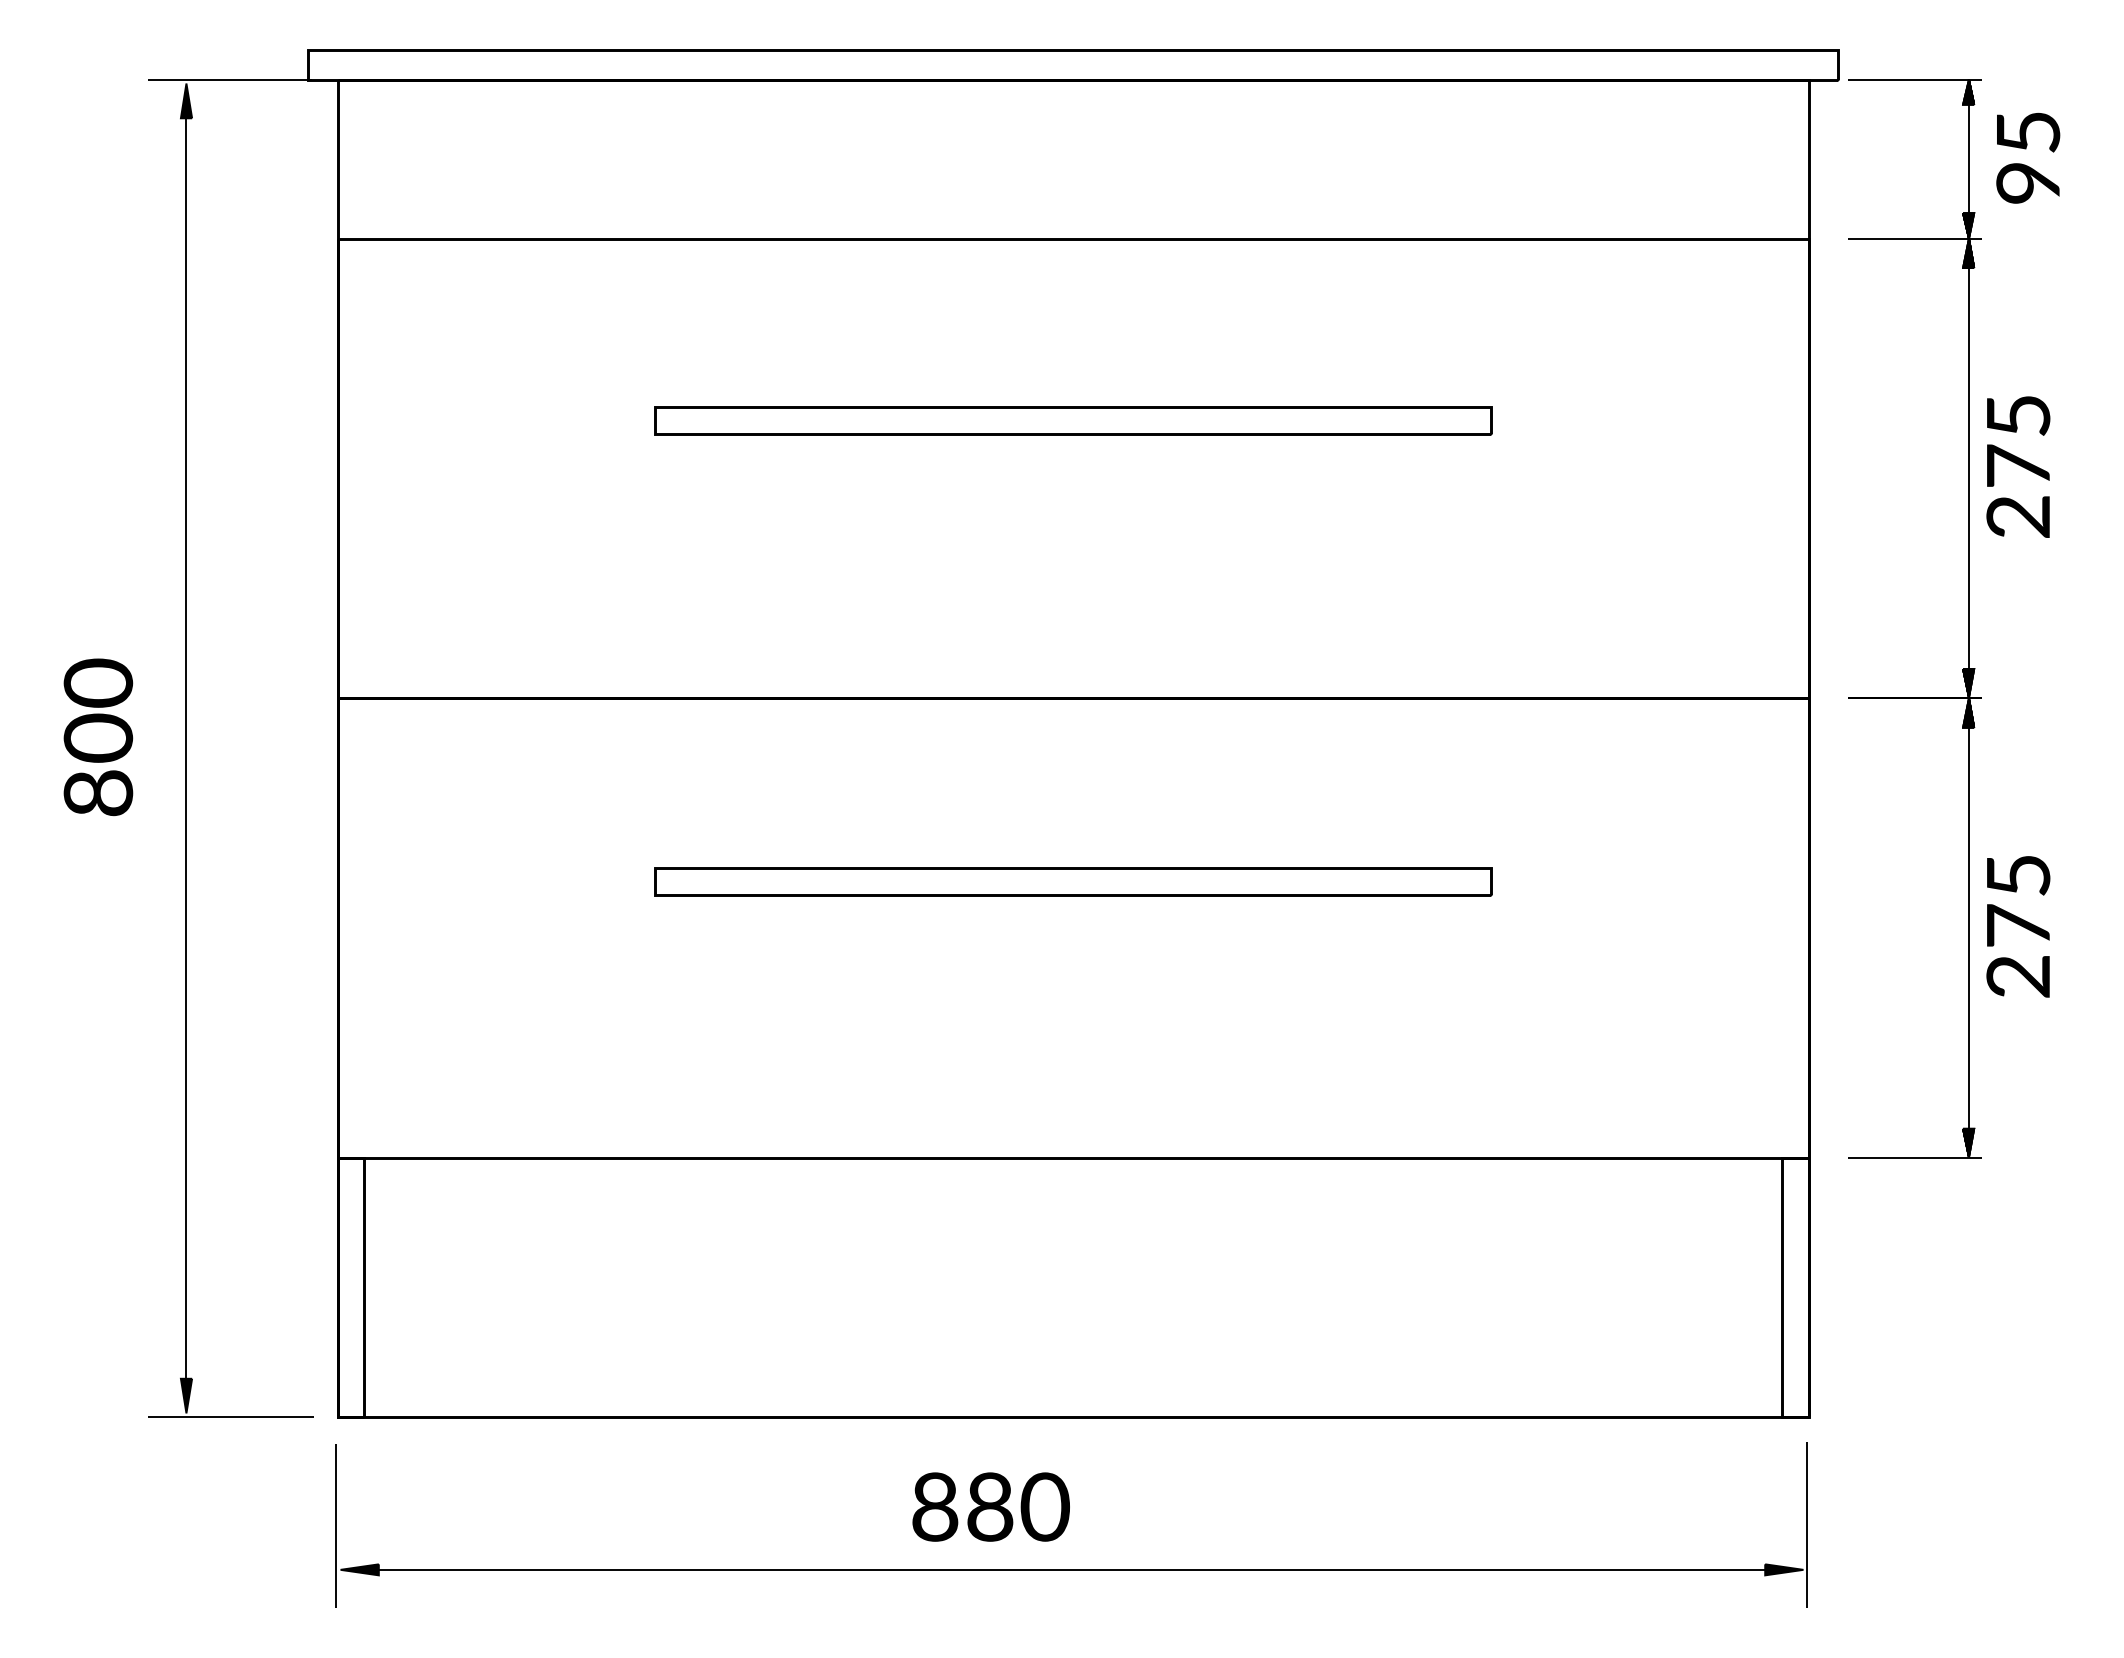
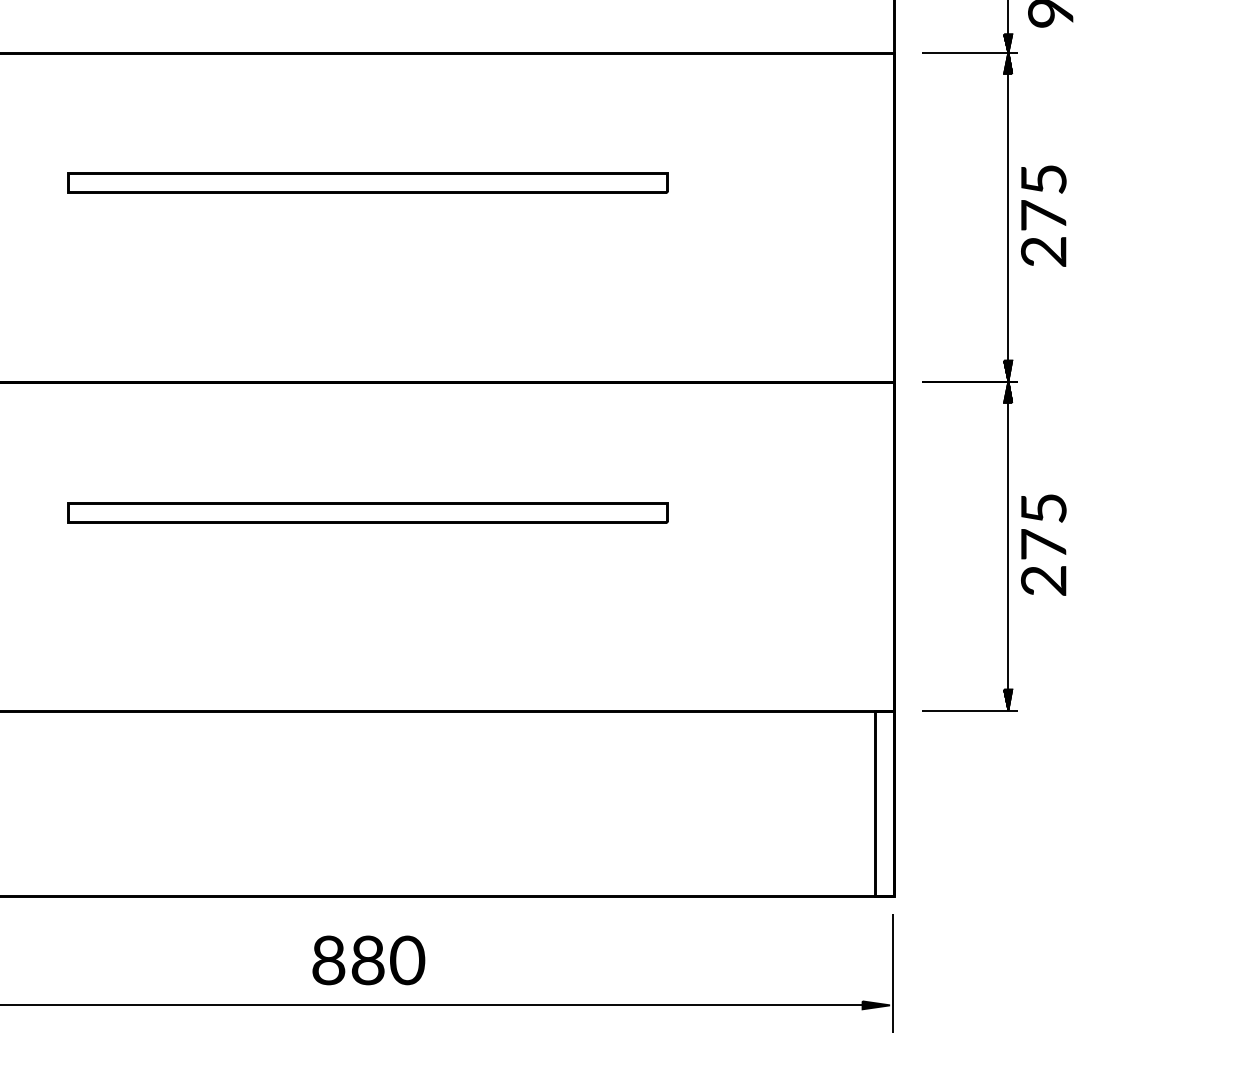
text: (990, 1506) -> (368, 960), moved

